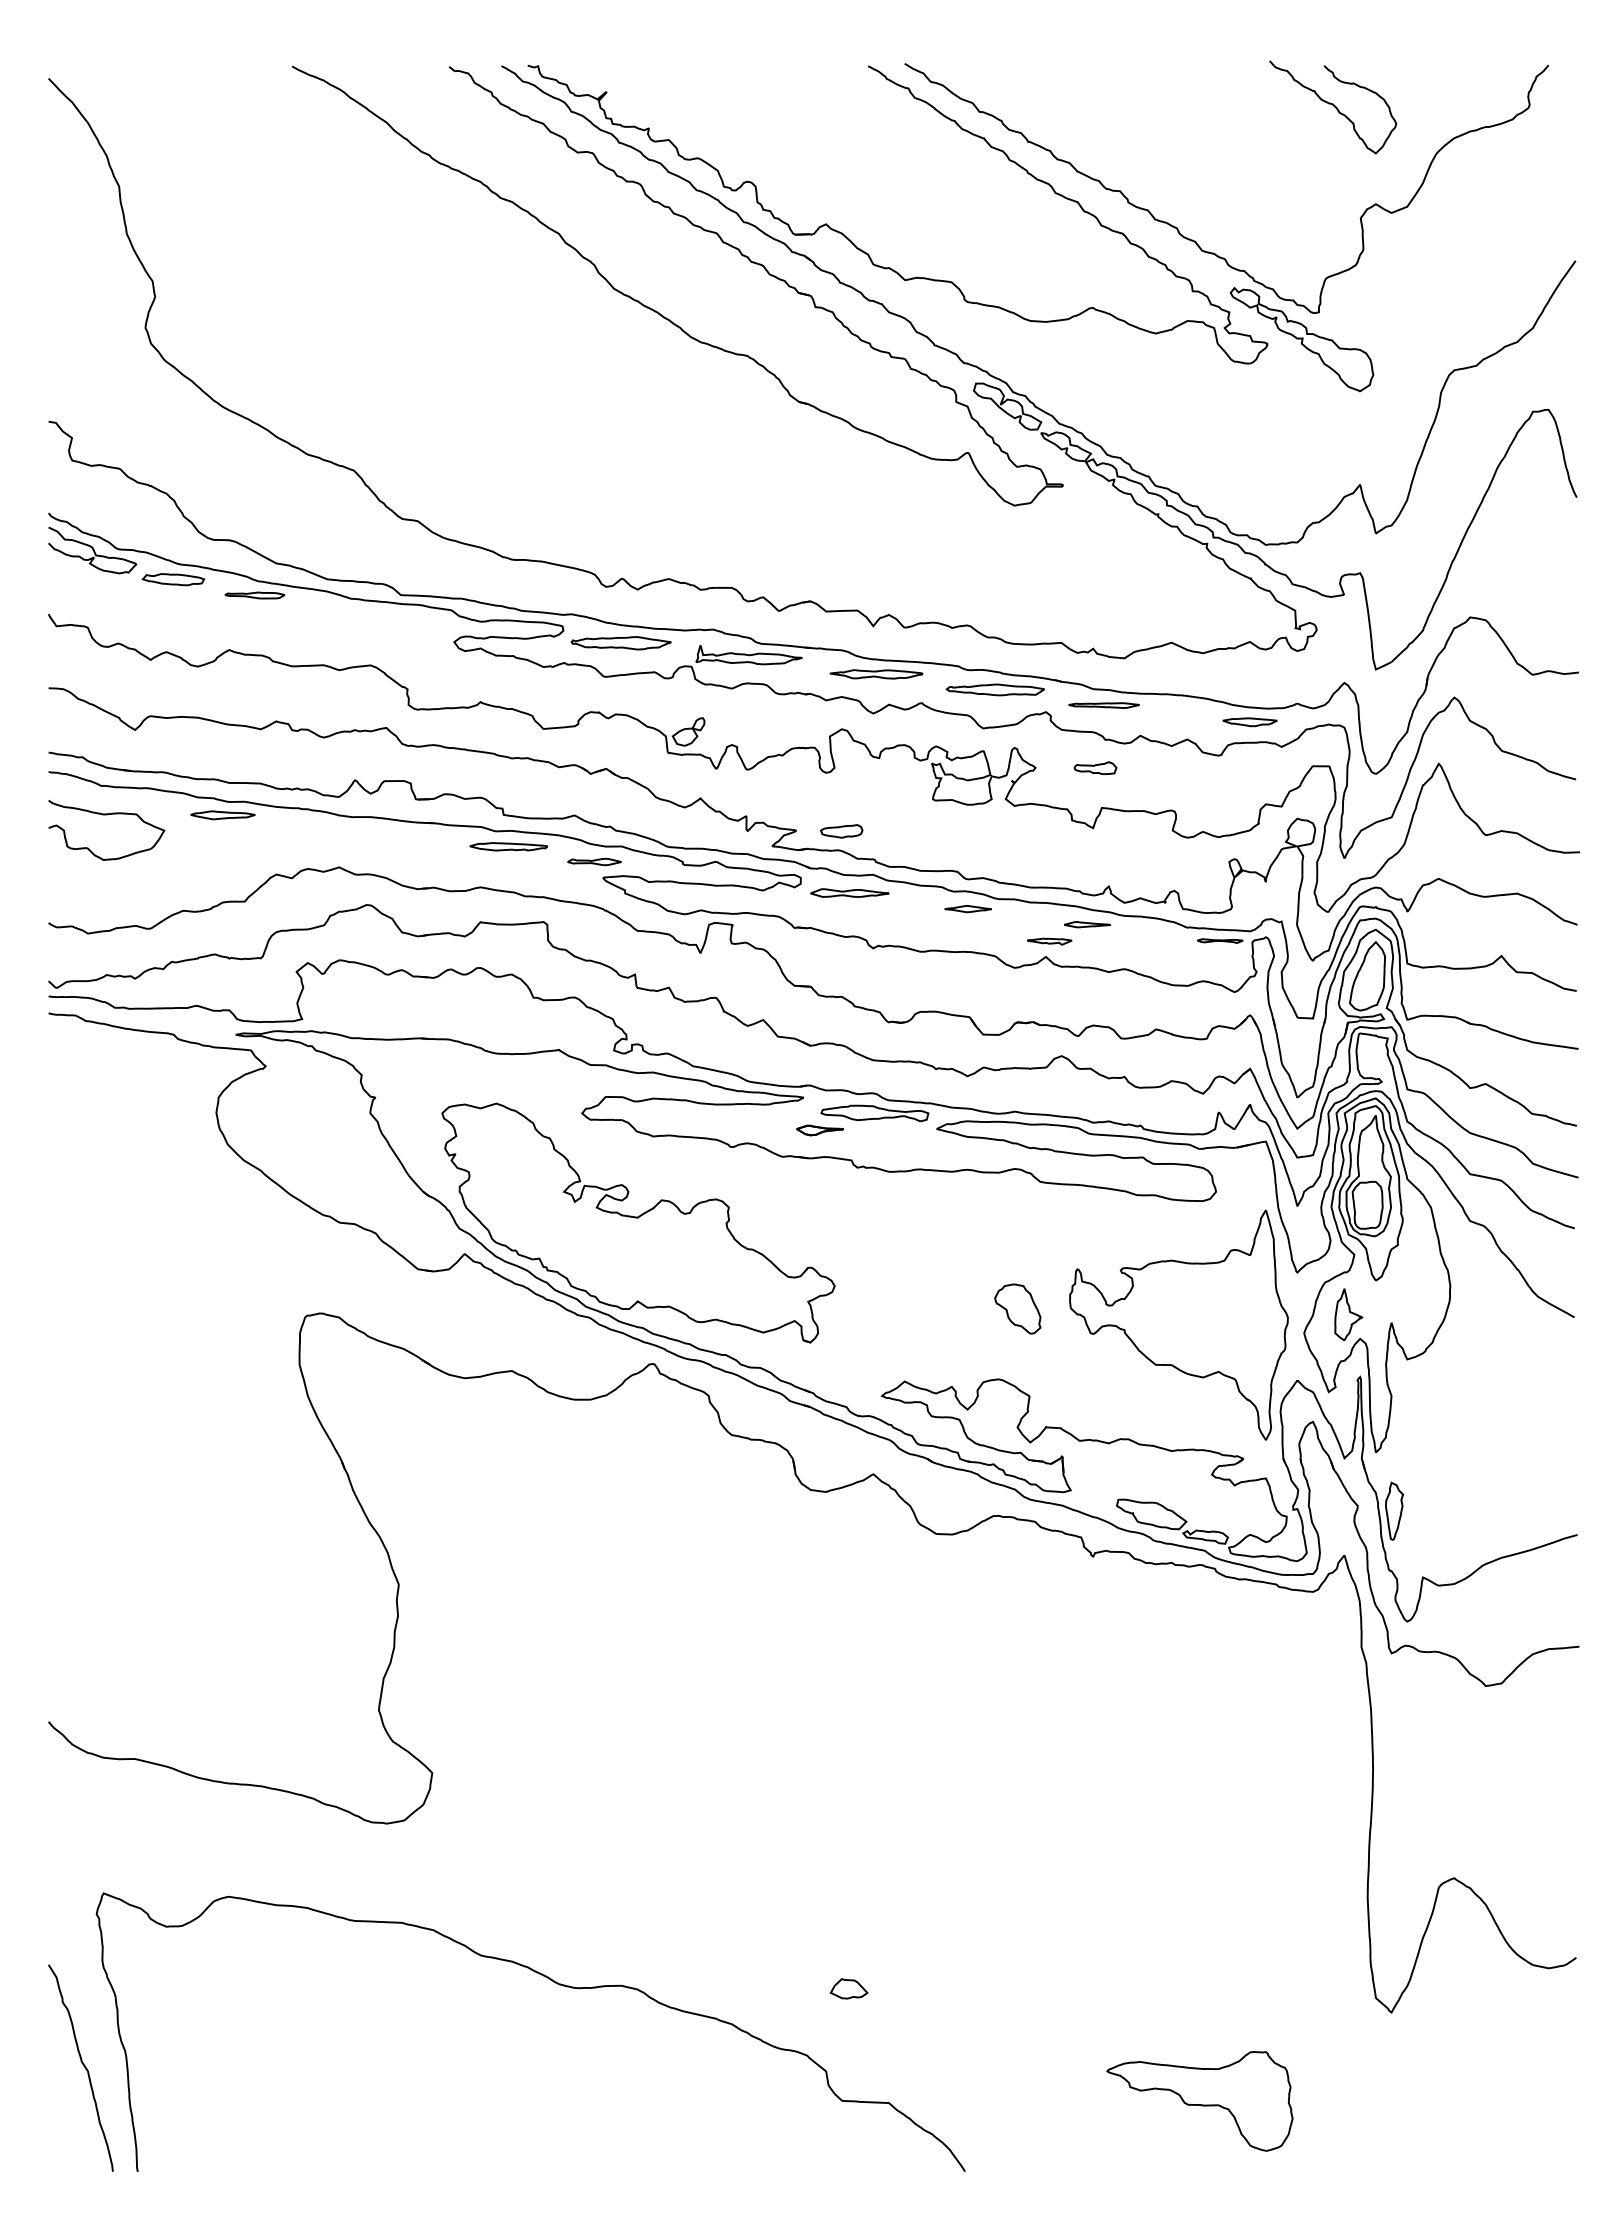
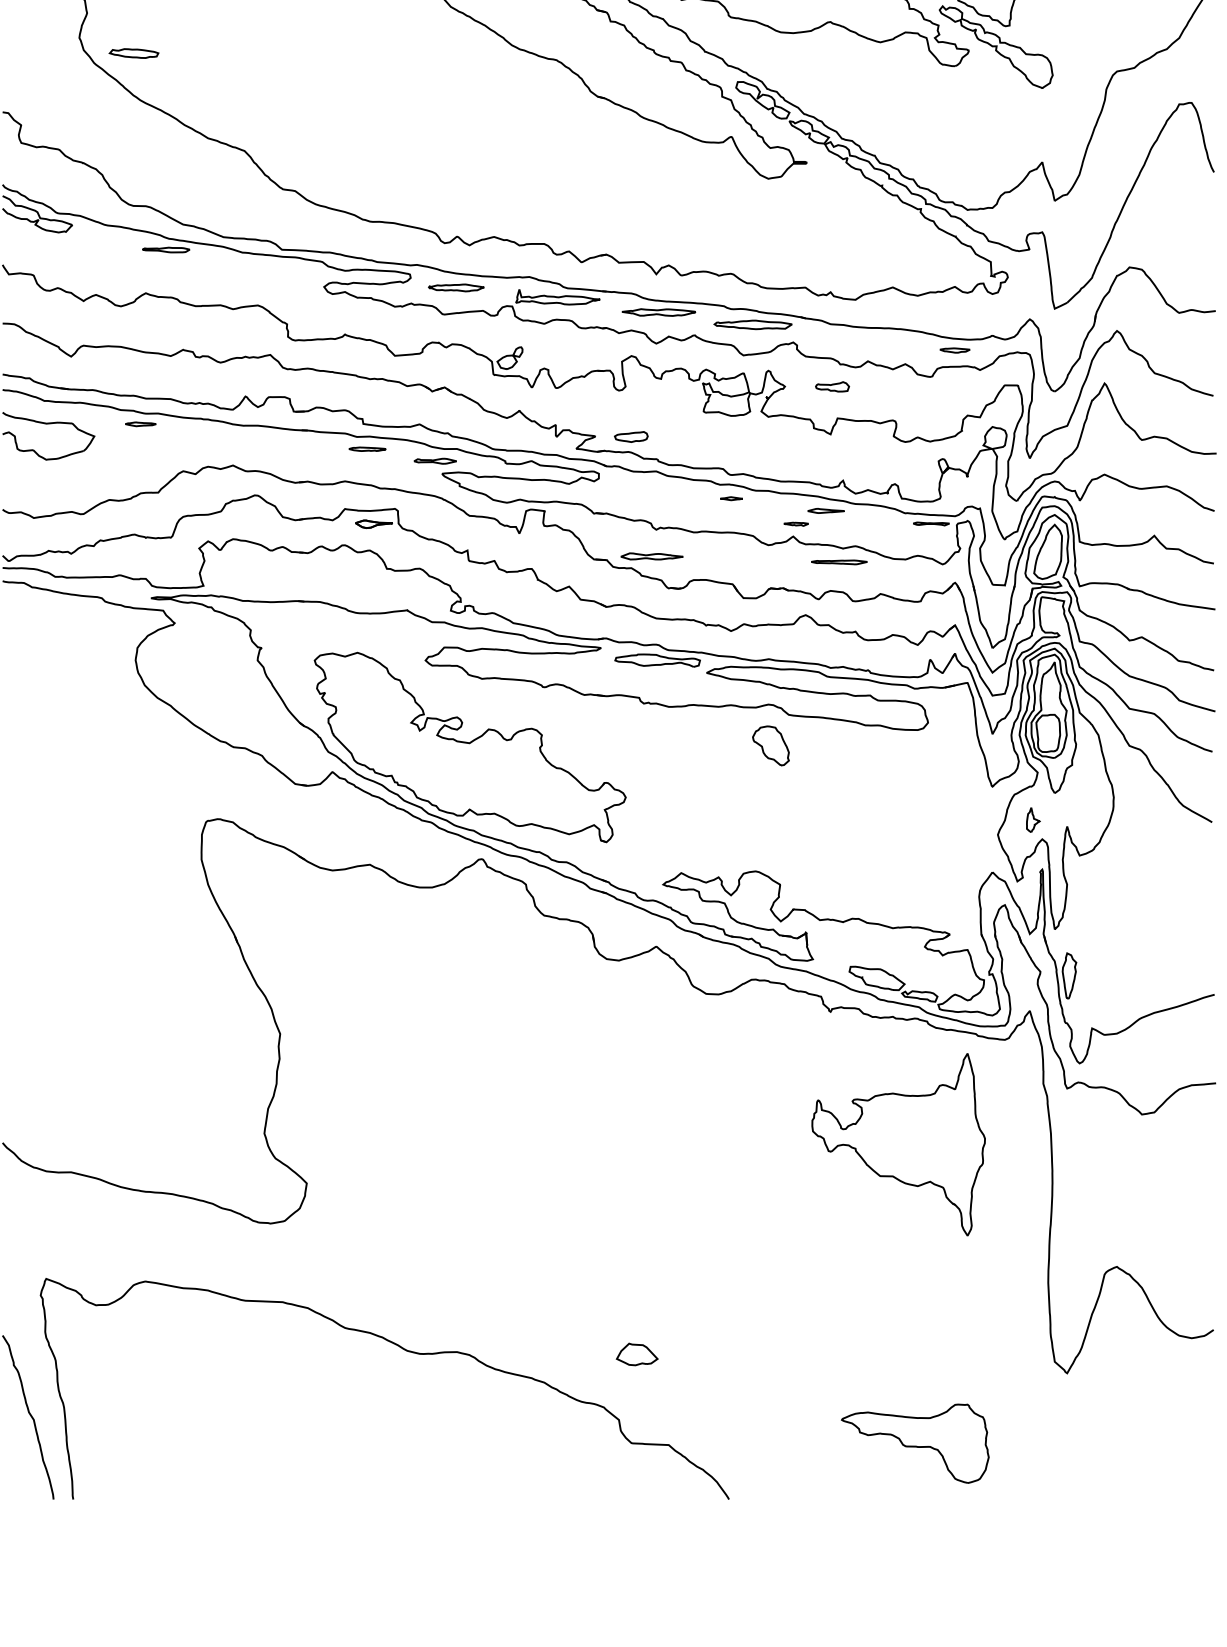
part: (173, 579) -> (134, 53), moved
part: (620, 643) -> (455, 288), size x0.7
part: (1103, 705) -> (838, 562), moved
part: (1249, 722) -> (954, 350), size x0.7
part: (222, 815) -> (140, 424), size x0.6
part: (508, 846) -> (367, 448), size x0.6
part: (849, 892) -> (651, 556), moved
part: (967, 909) -> (731, 498), size x0.6
part: (1049, 941) -> (796, 524), size x0.7
part: (819, 1130) -> (373, 524), moved
part: (1017, 1308) -> (770, 745), moved
part: (1348, 1314) -> (1033, 819), size x0.6
part: (1178, 1324) -> (898, 1144), moved
part: (848, 1988) -> (636, 1354), size x1.4

